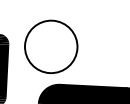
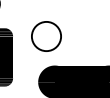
part: (51, 46) -> (46, 36), size x0.7

